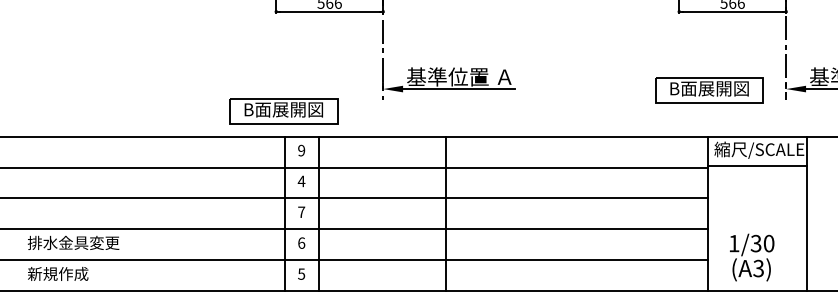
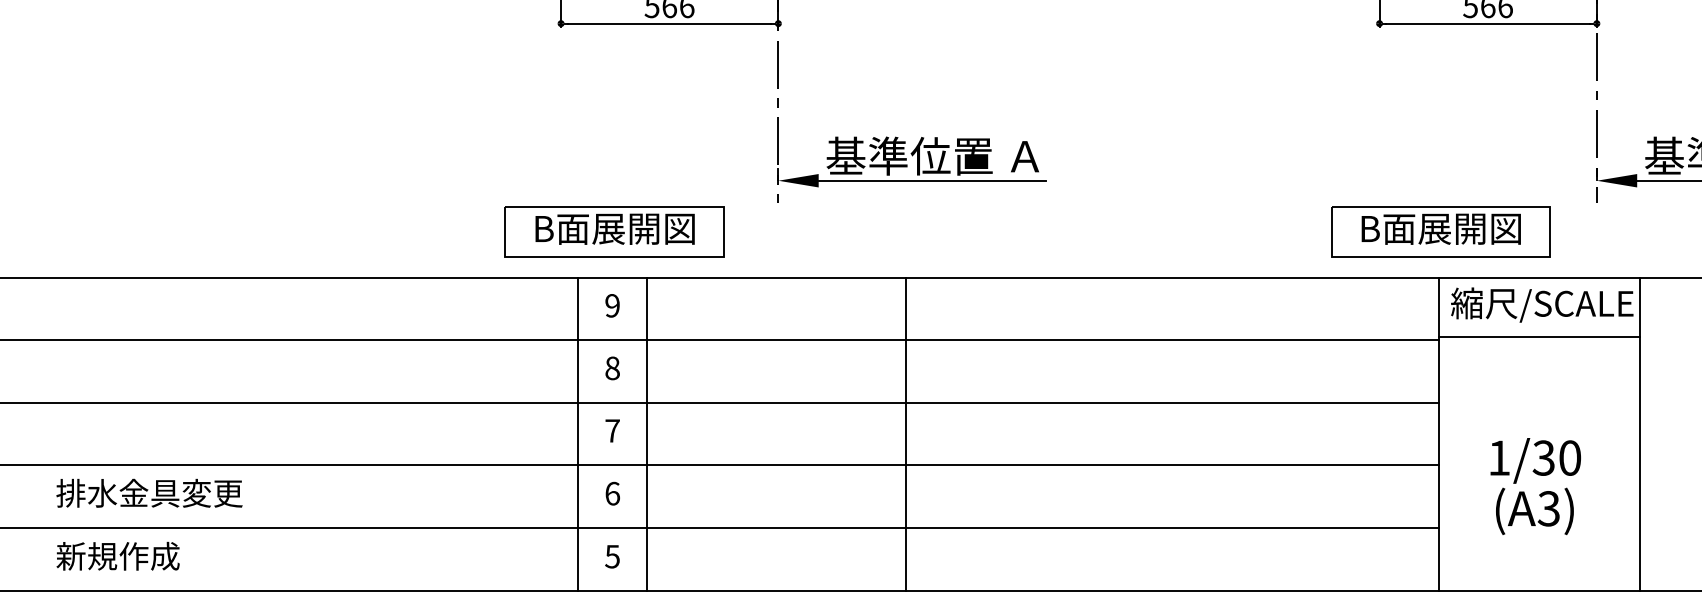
part: (709, 90) -> (1441, 232), moved
part: (283, 111) -> (614, 232), moved
text: (301, 181) -> (612, 368), 4 -> 8
text: (752, 257) -> (1536, 486), moved

